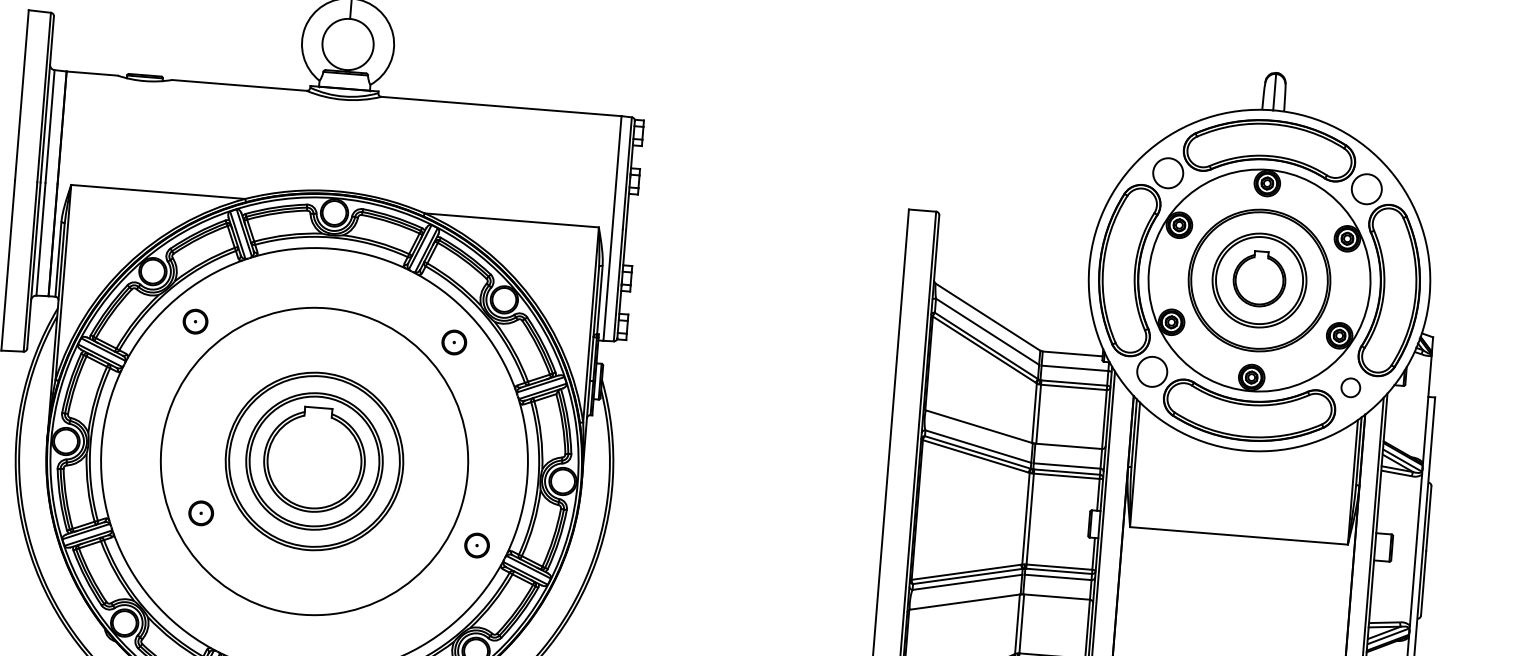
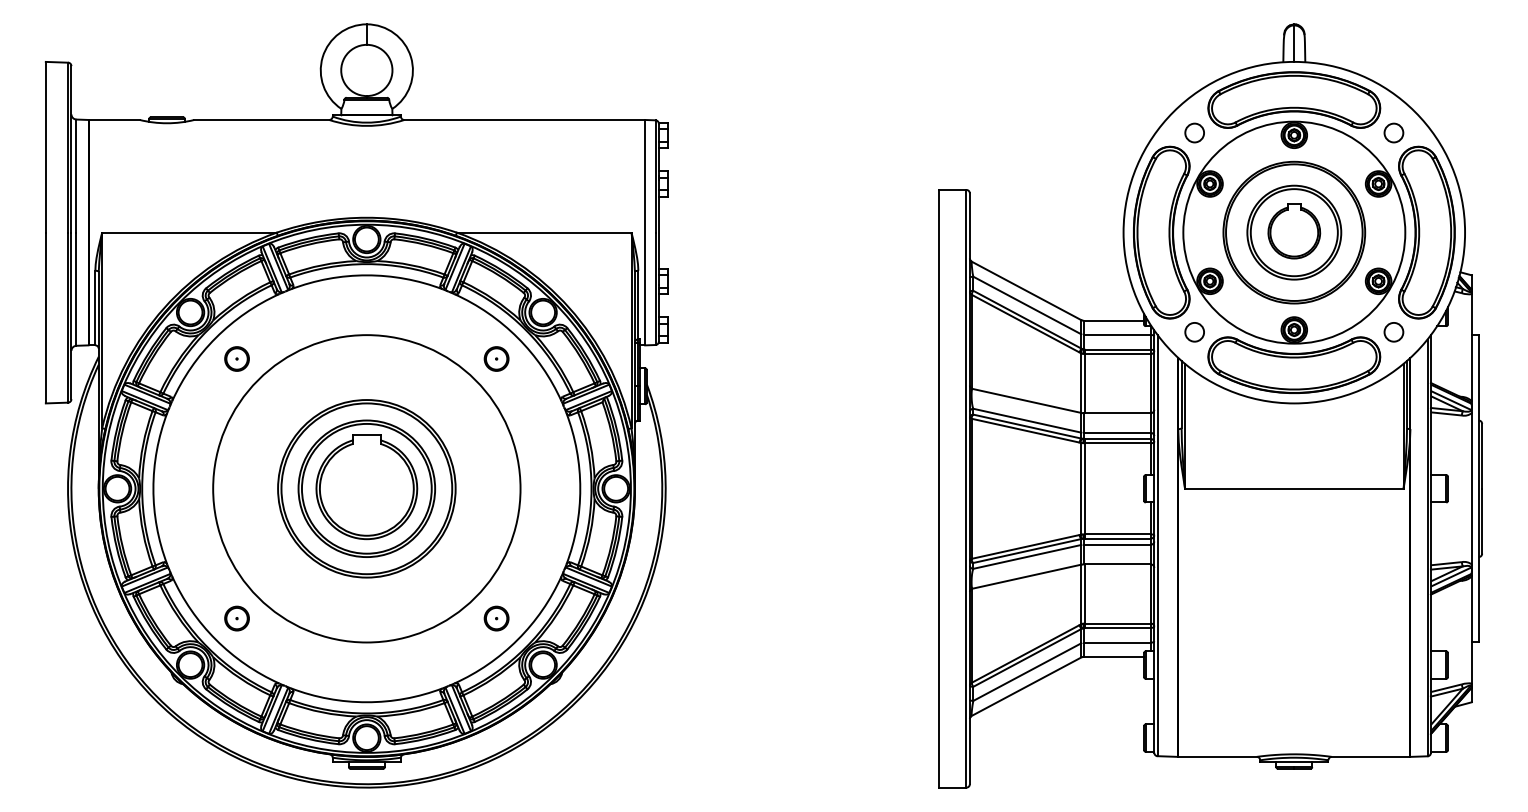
circle: (1168, 172) -> (1194, 132), size x0.62
circle: (1366, 188) -> (1393, 132), size x0.62
circle: (1152, 371) -> (1194, 331), size x0.62
part: (200, 513) -> (236, 618), moved
part: (476, 545) -> (496, 618), moved

